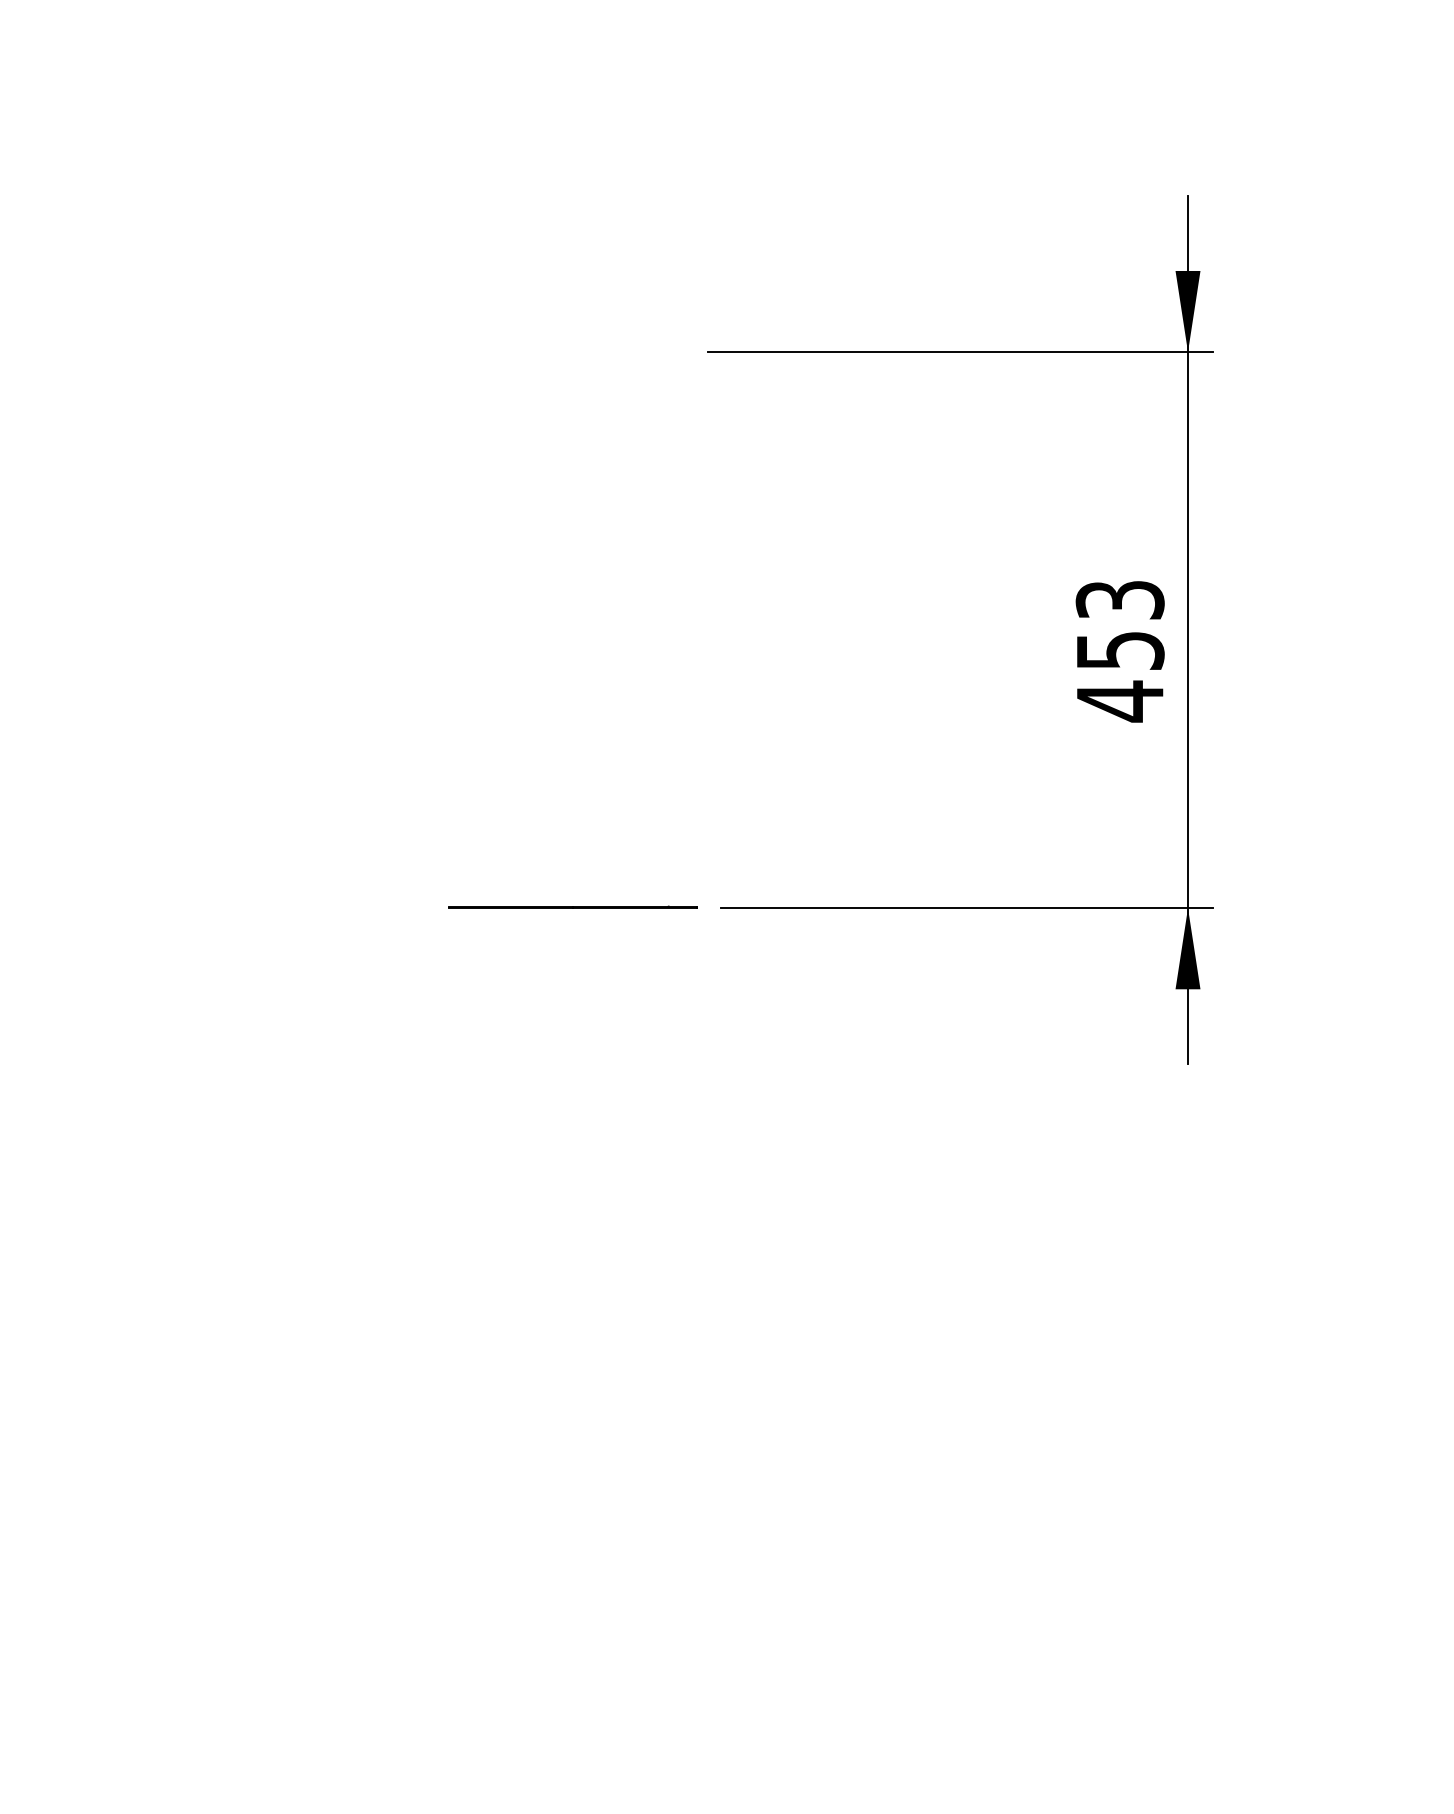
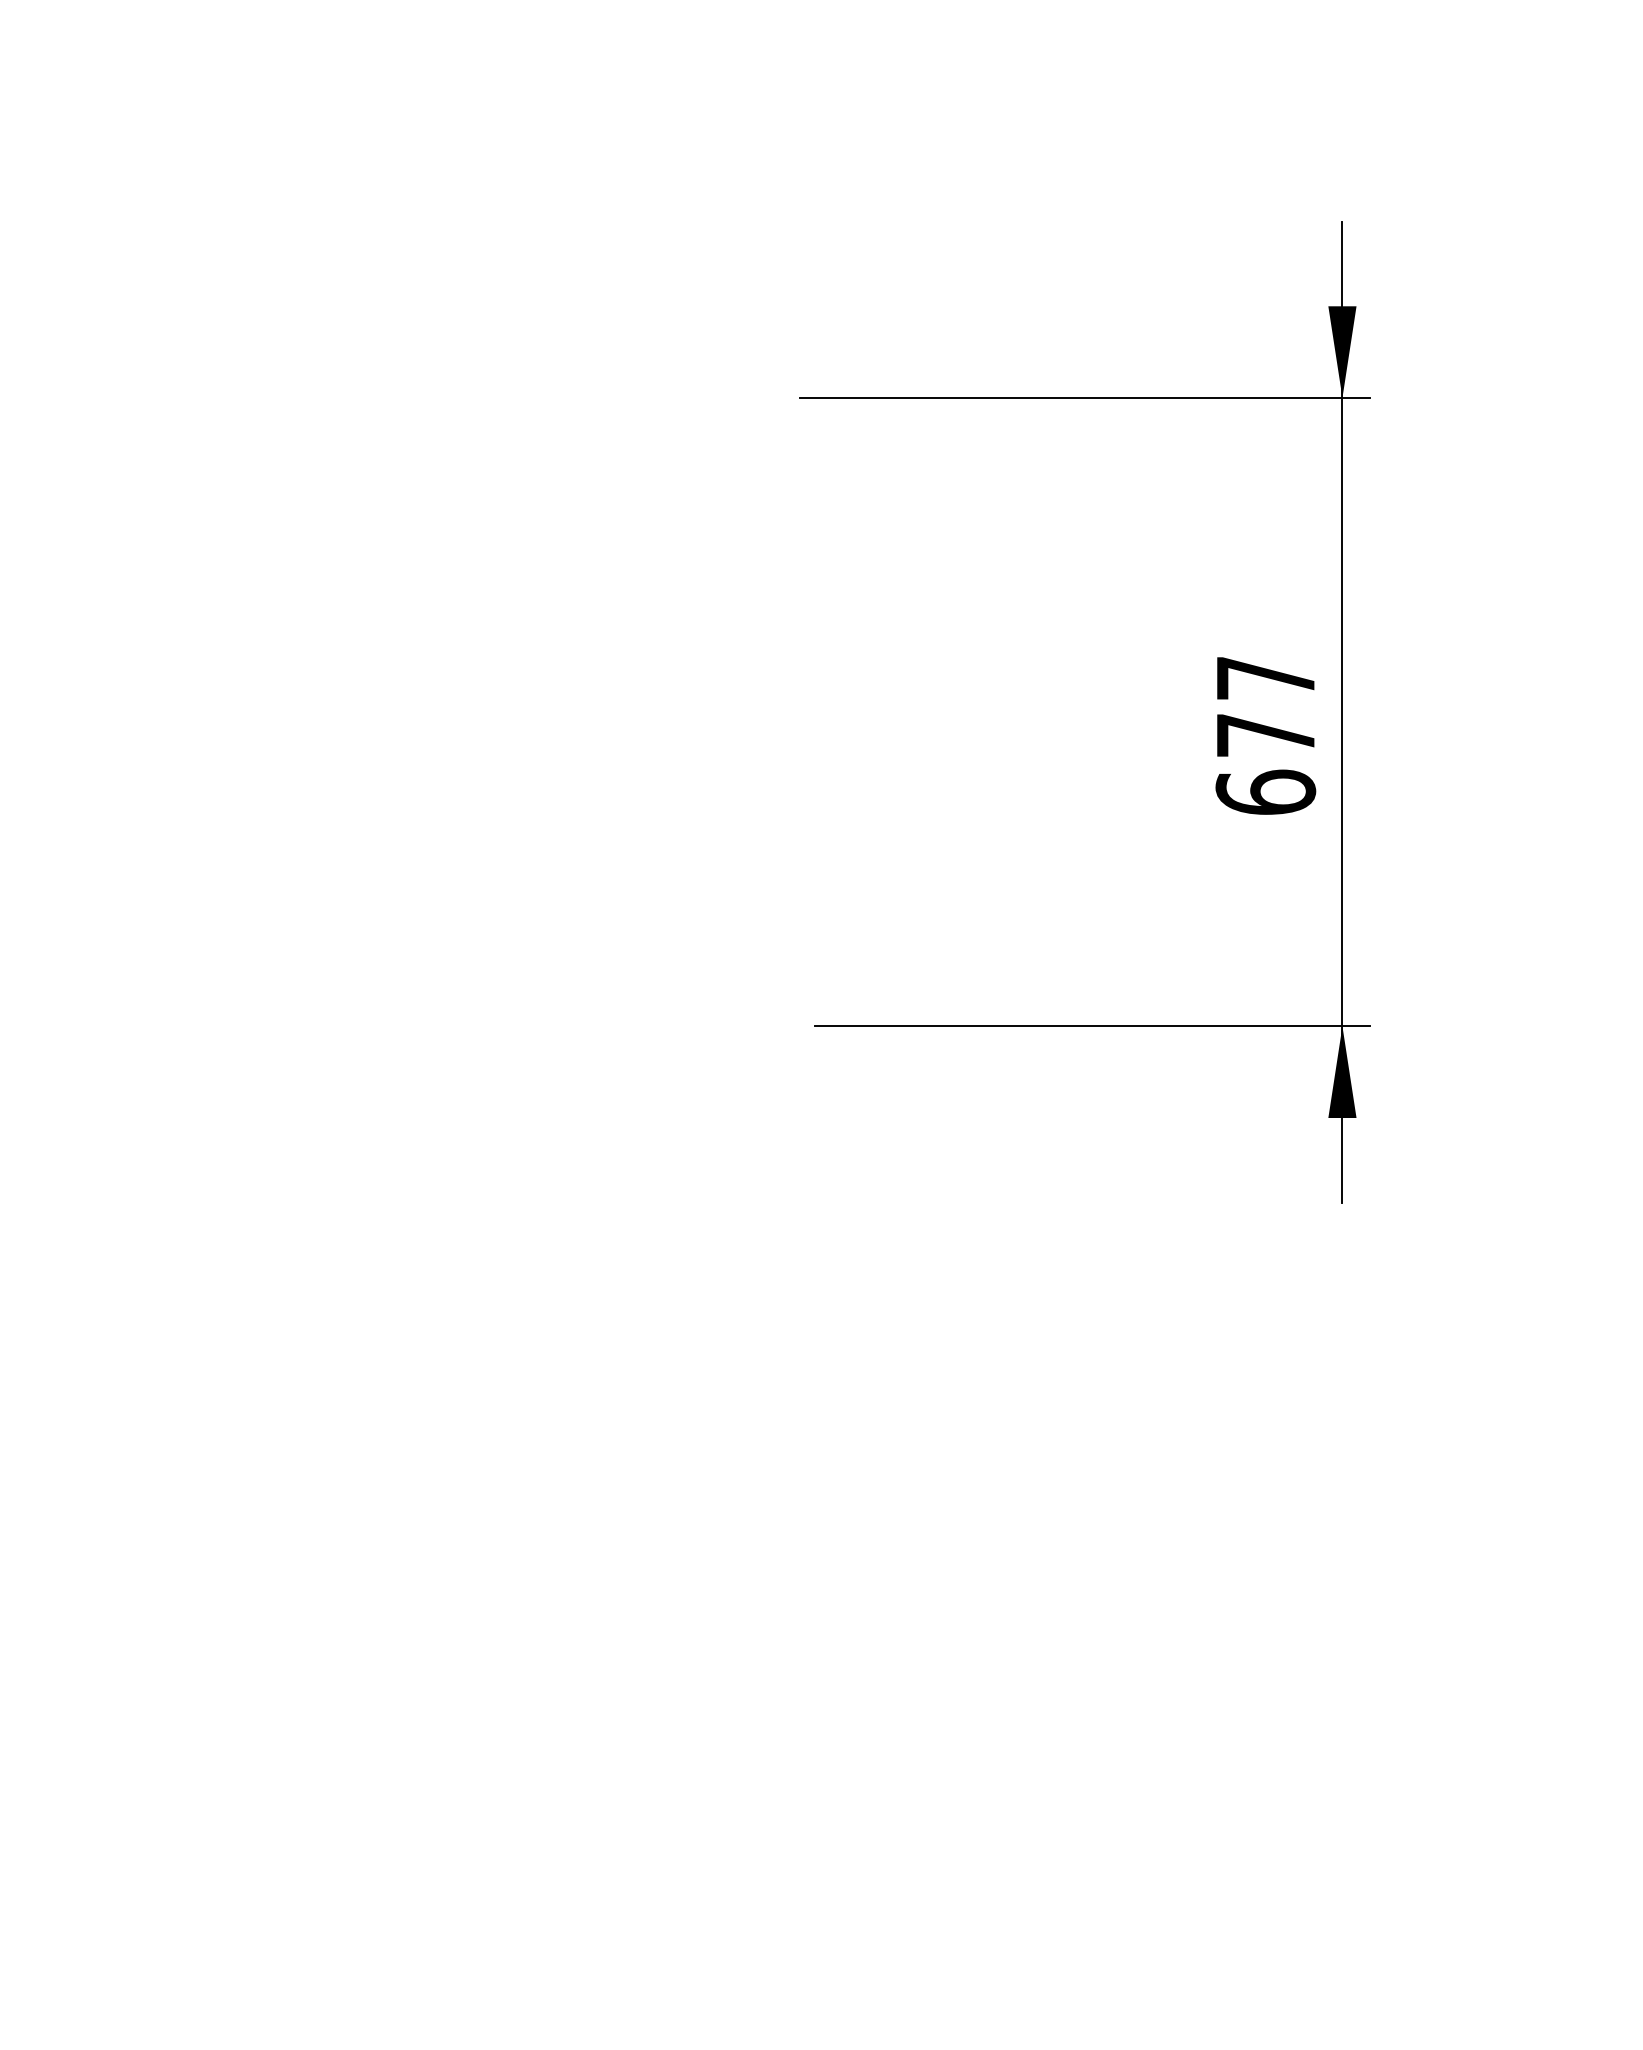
text: (1119, 651) -> (1265, 736), 453 -> 677
line: (572, 906) -> (646, 1024), removed

